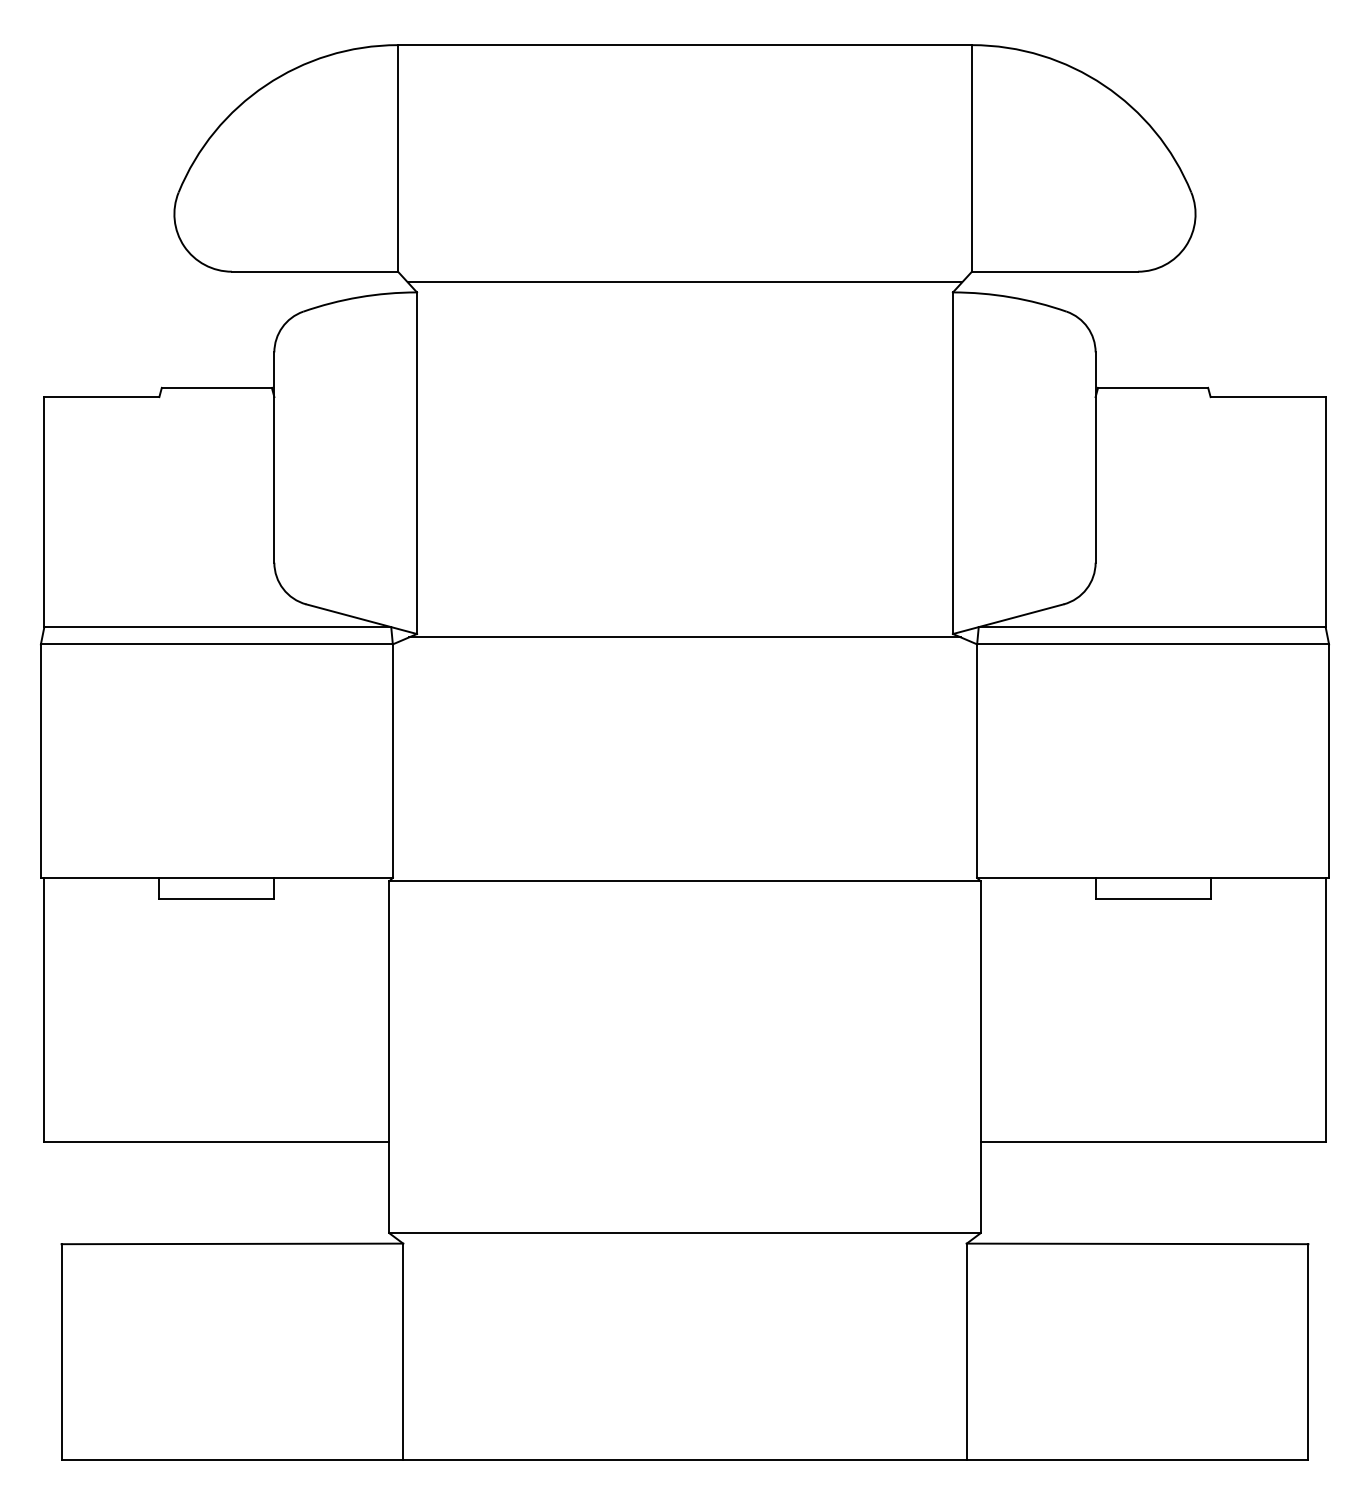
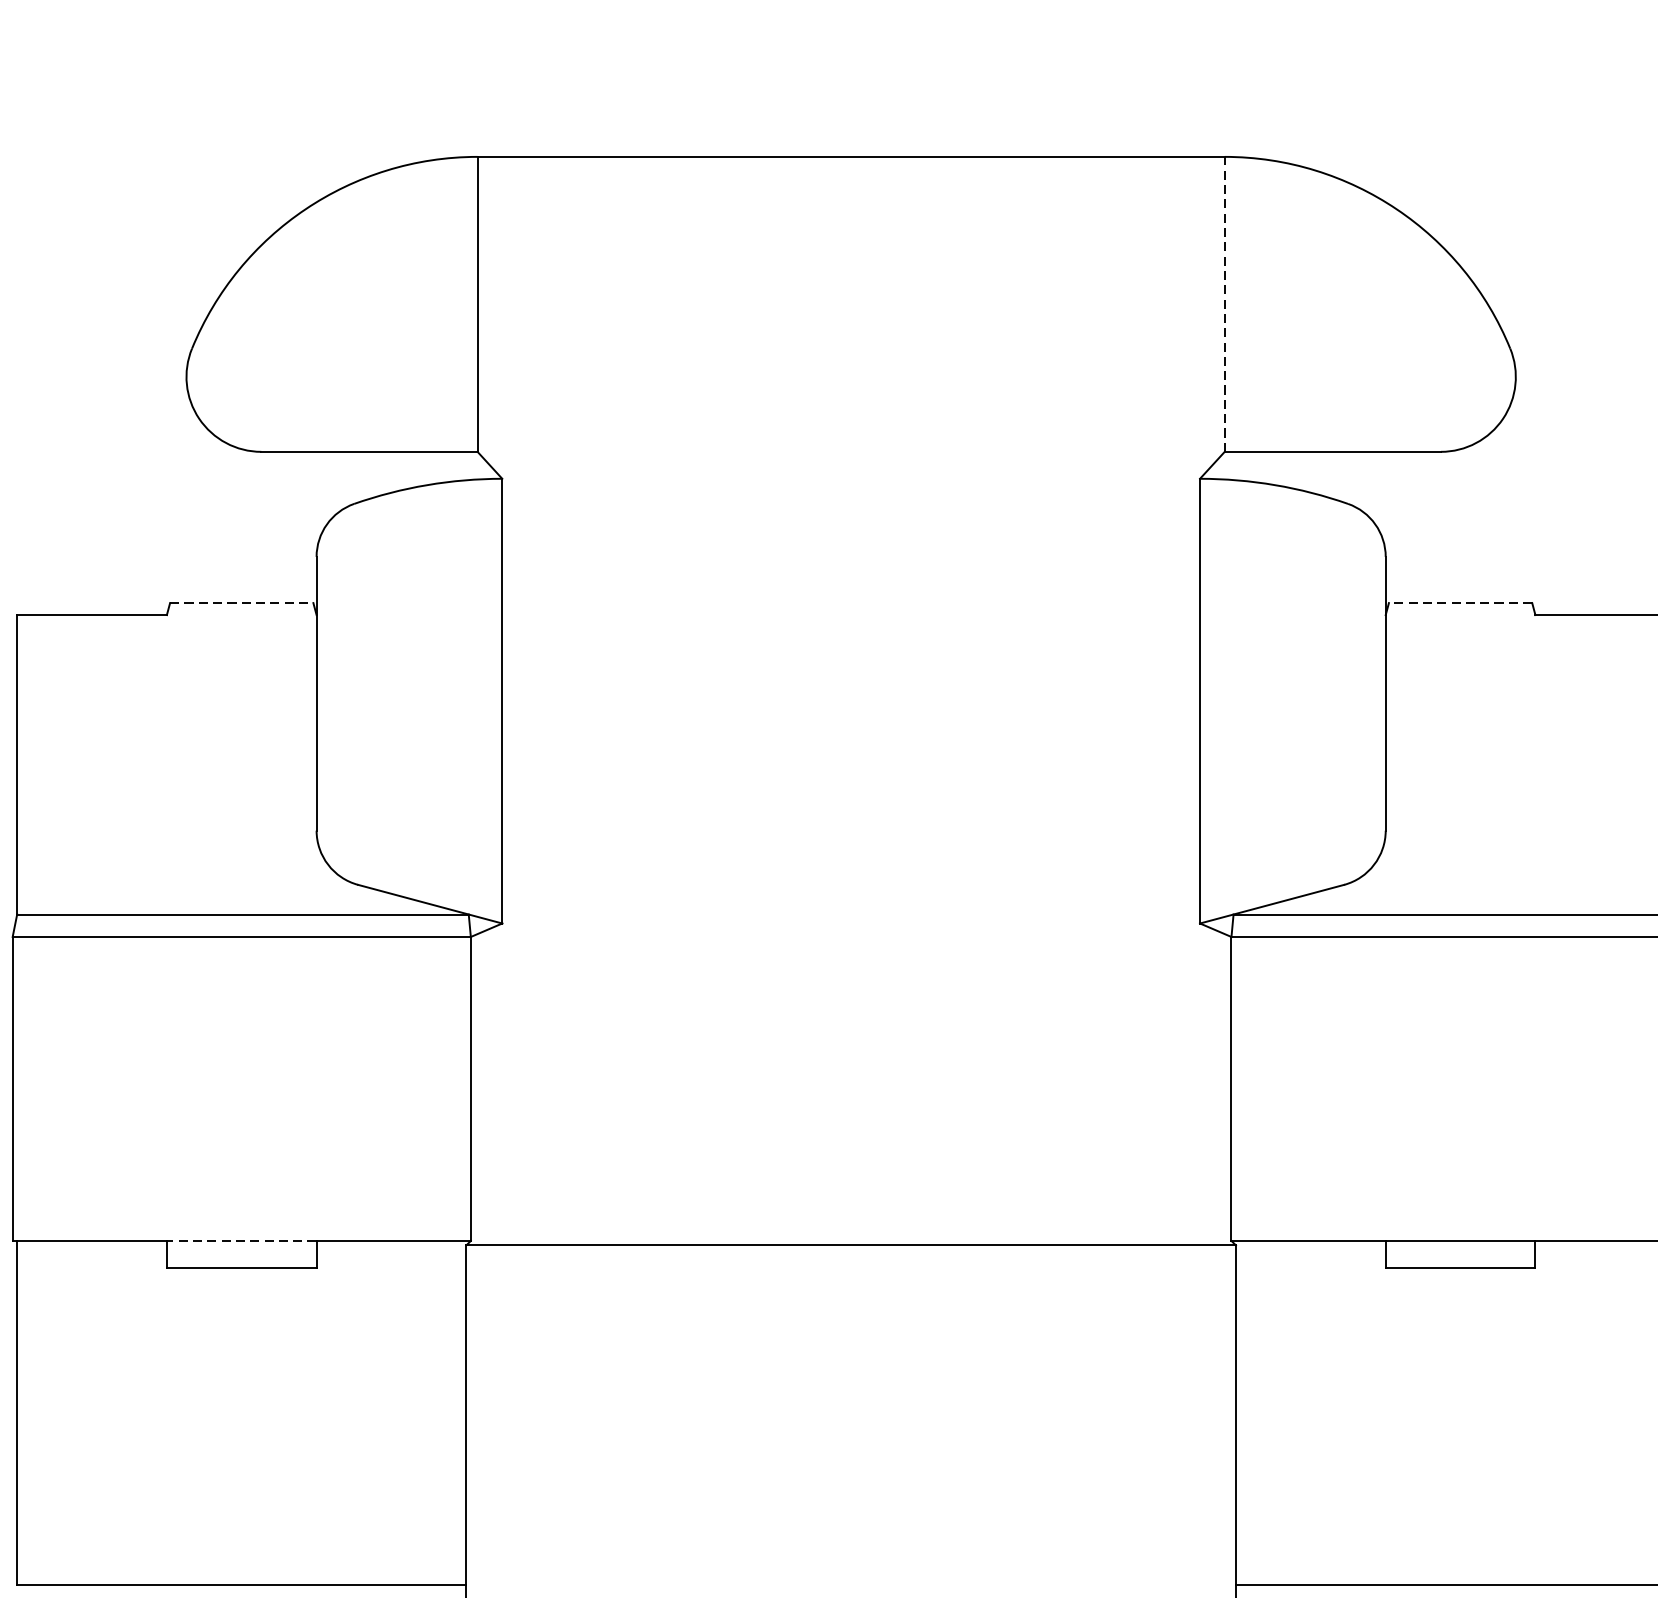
line: (971, 157) -> (1224, 303), solid -> dashed
line: (684, 282) -> (850, 465), removed
line: (217, 387) -> (242, 602), solid -> dashed
line: (1152, 387) -> (1459, 602), solid -> dashed
line: (684, 637) -> (850, 928), removed
line: (216, 877) -> (241, 1240), solid -> dashed

